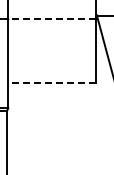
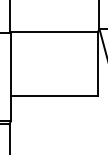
line: (51, 18) -> (53, 31), dashed -> solid
line: (51, 83) -> (53, 96), dashed -> solid

